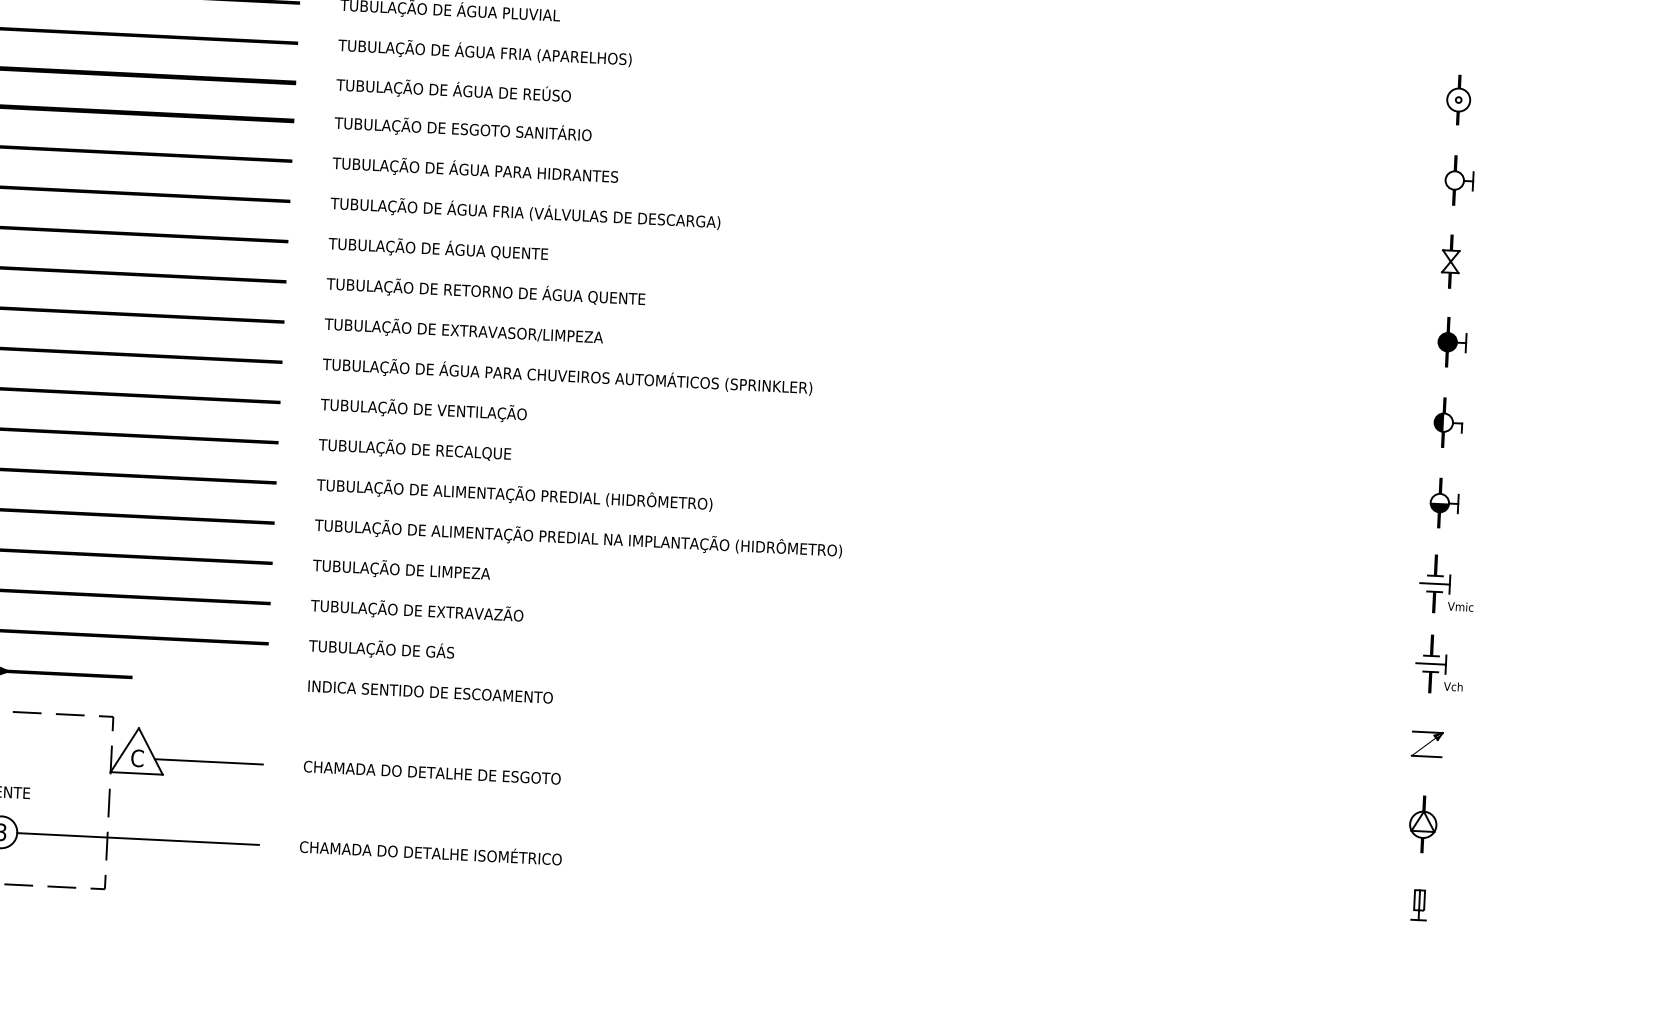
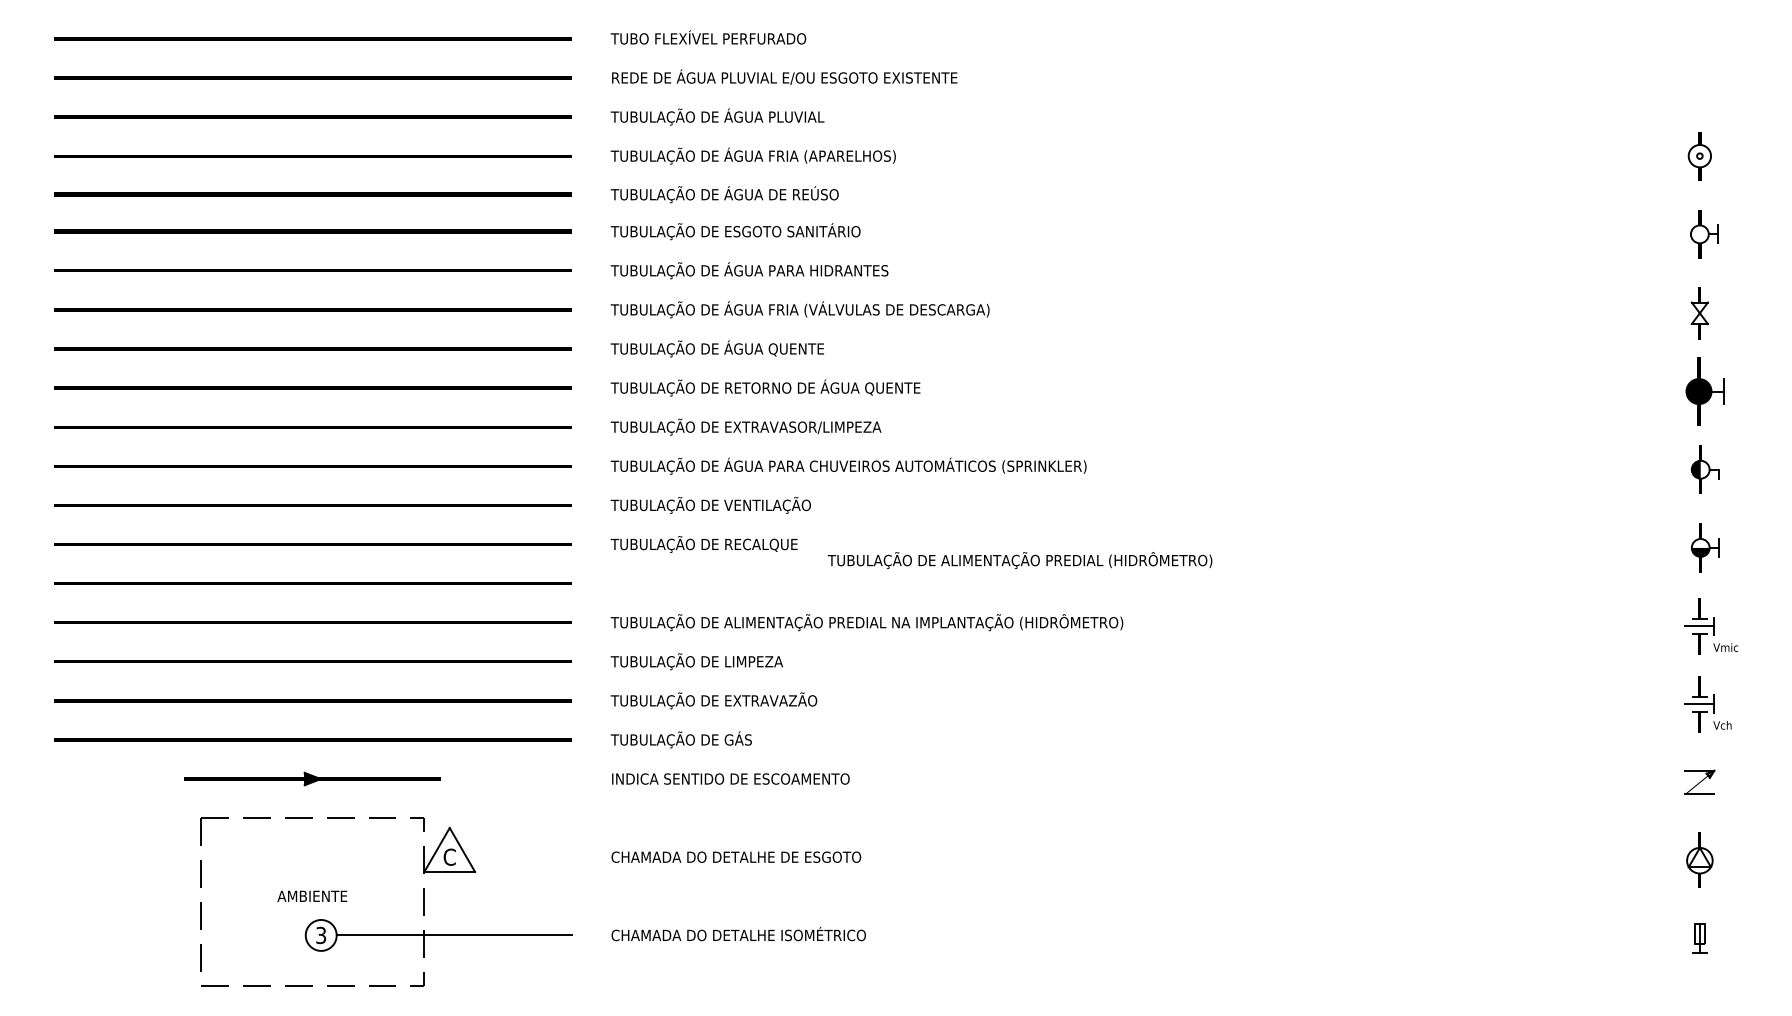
part: (1451, 342) -> (1704, 391), size x1.4
text: (514, 494) -> (1019, 560), moved
line: (208, 762) -> (518, 857), removed

